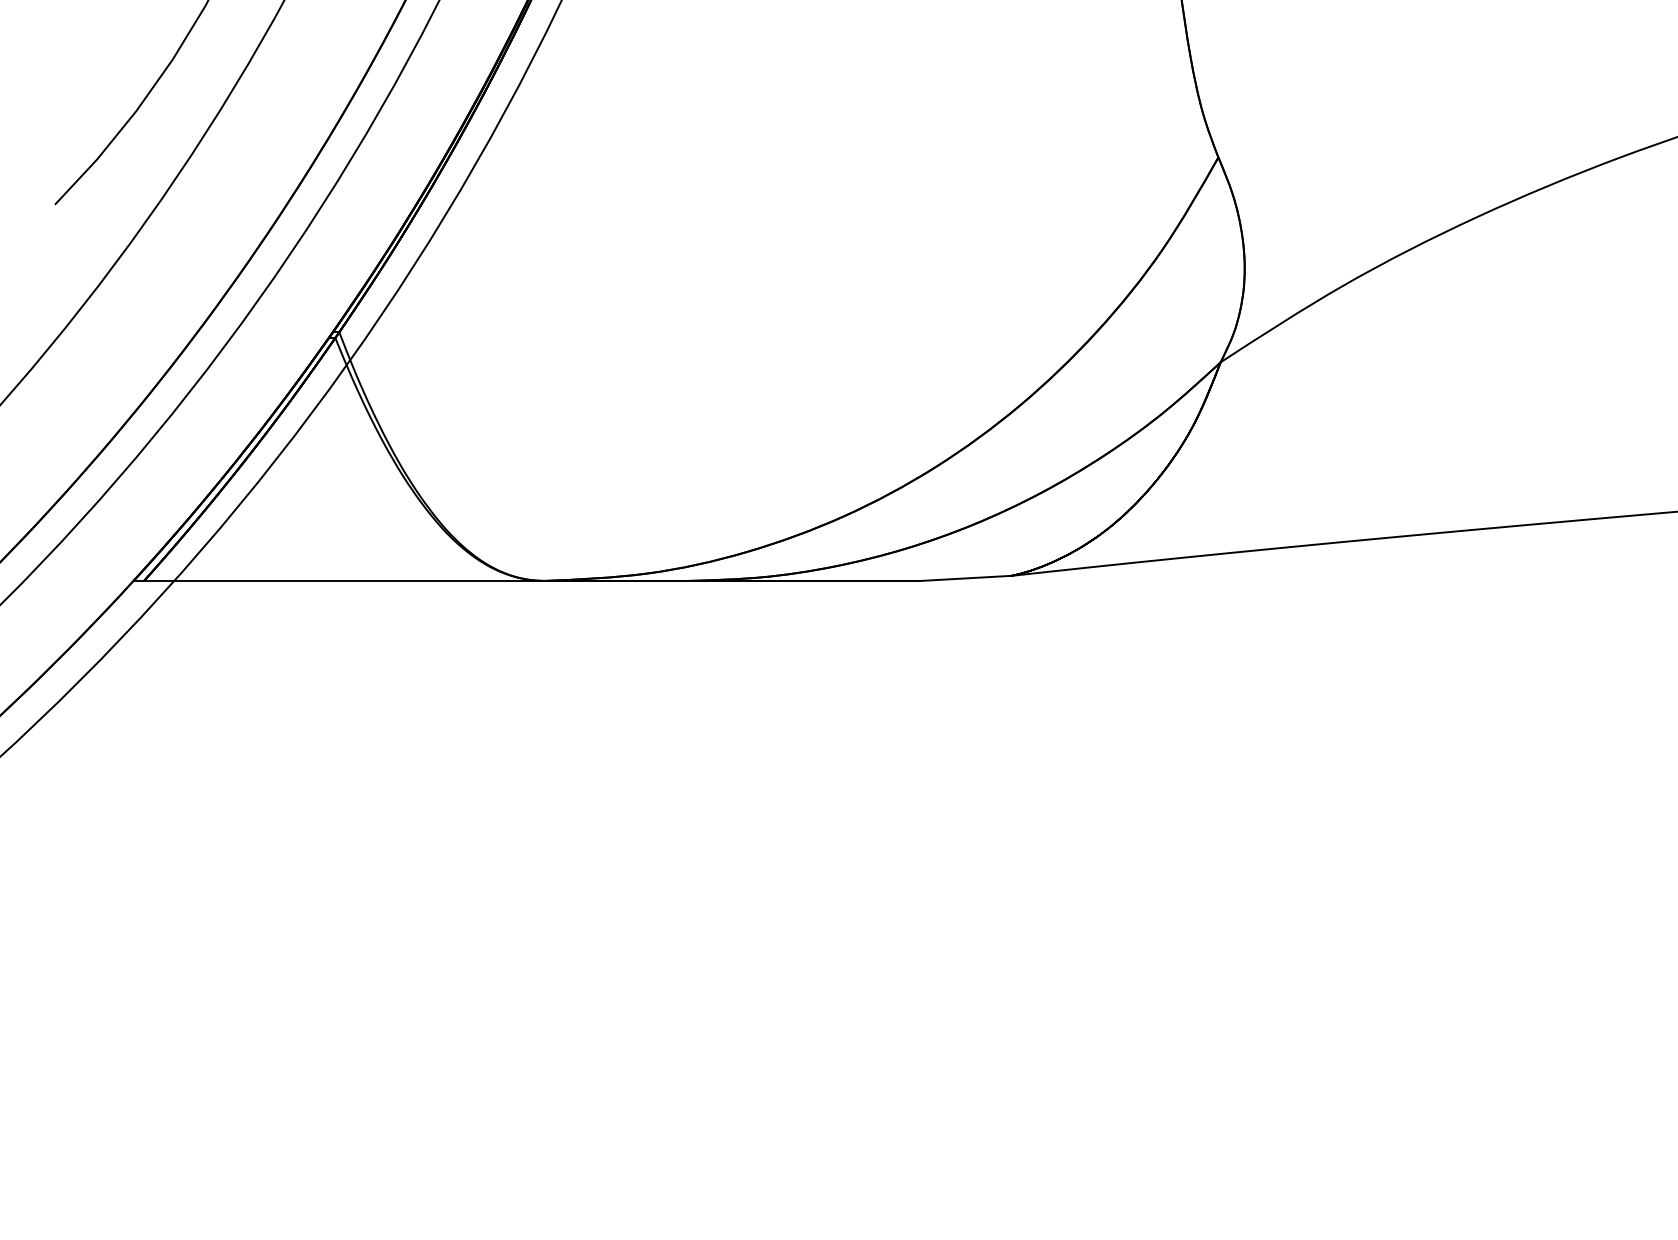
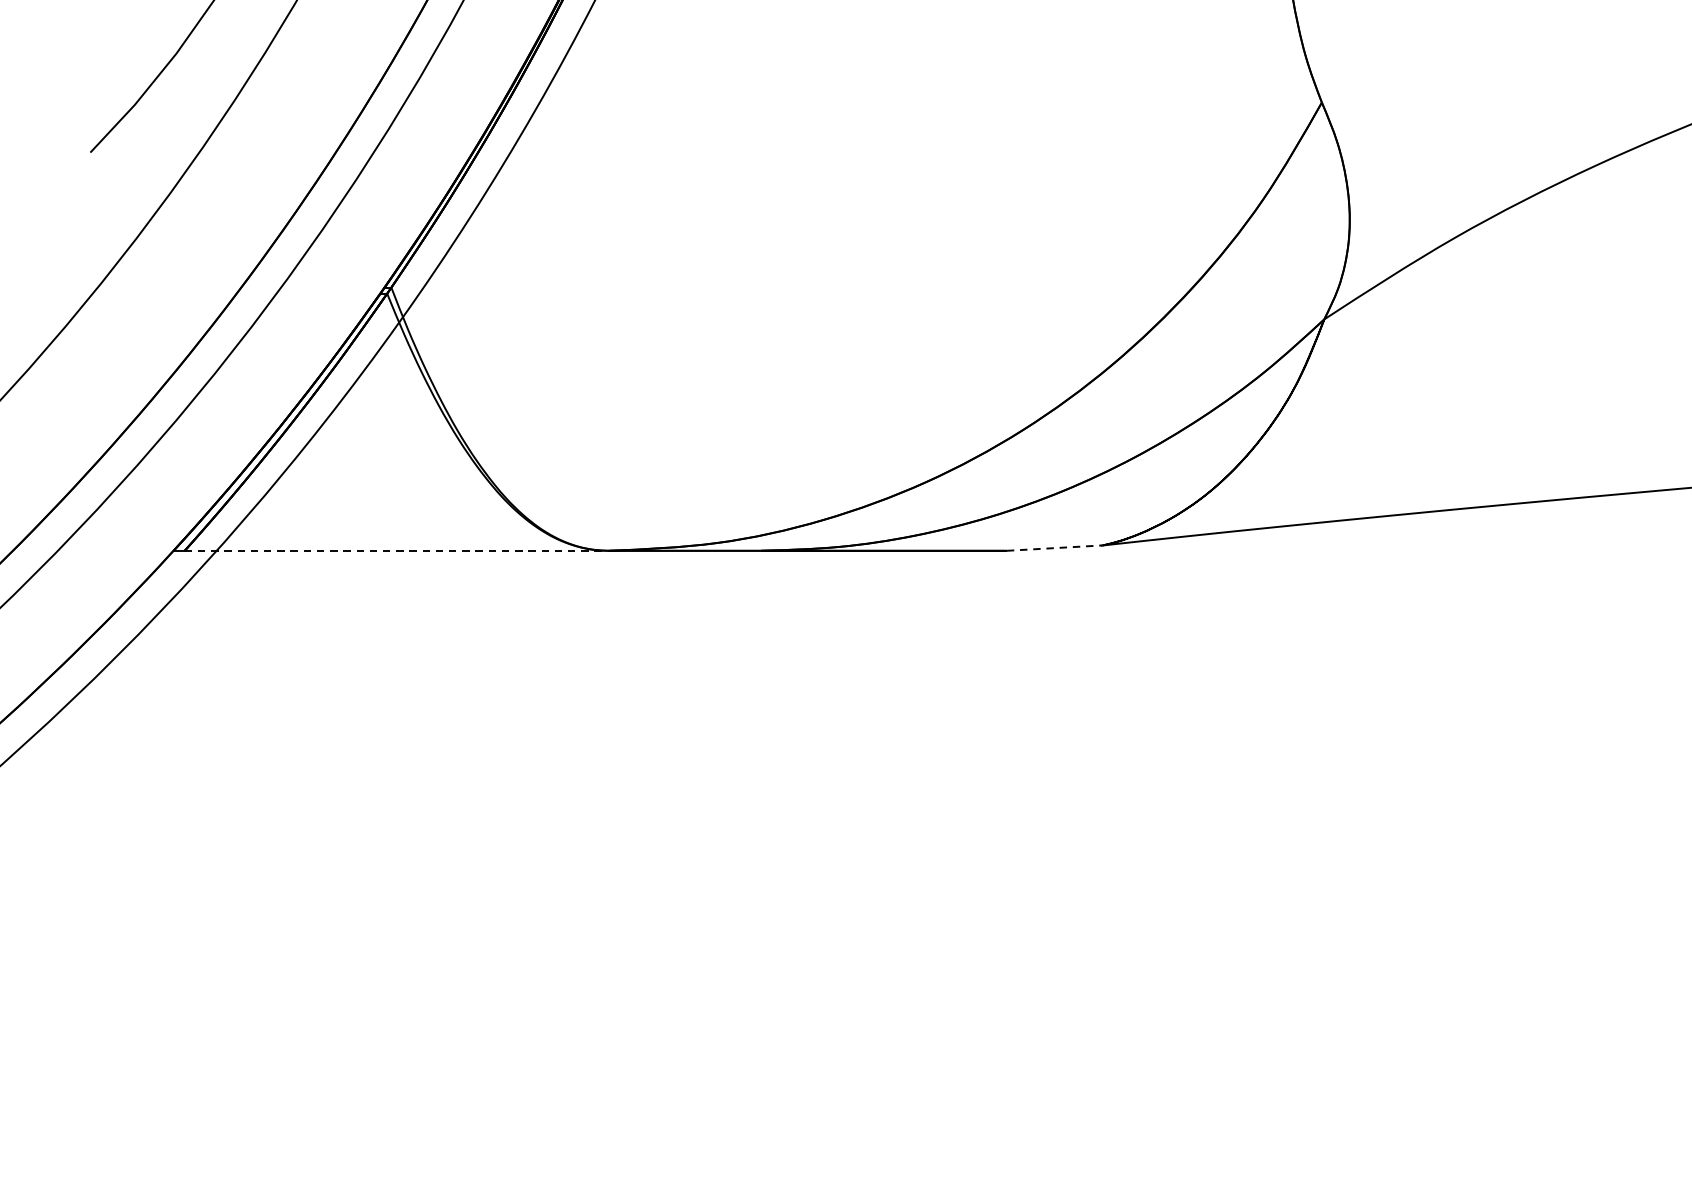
line: (966, 578) -> (1055, 548), solid -> dashed
line: (344, 580) -> (396, 550), solid -> dashed

